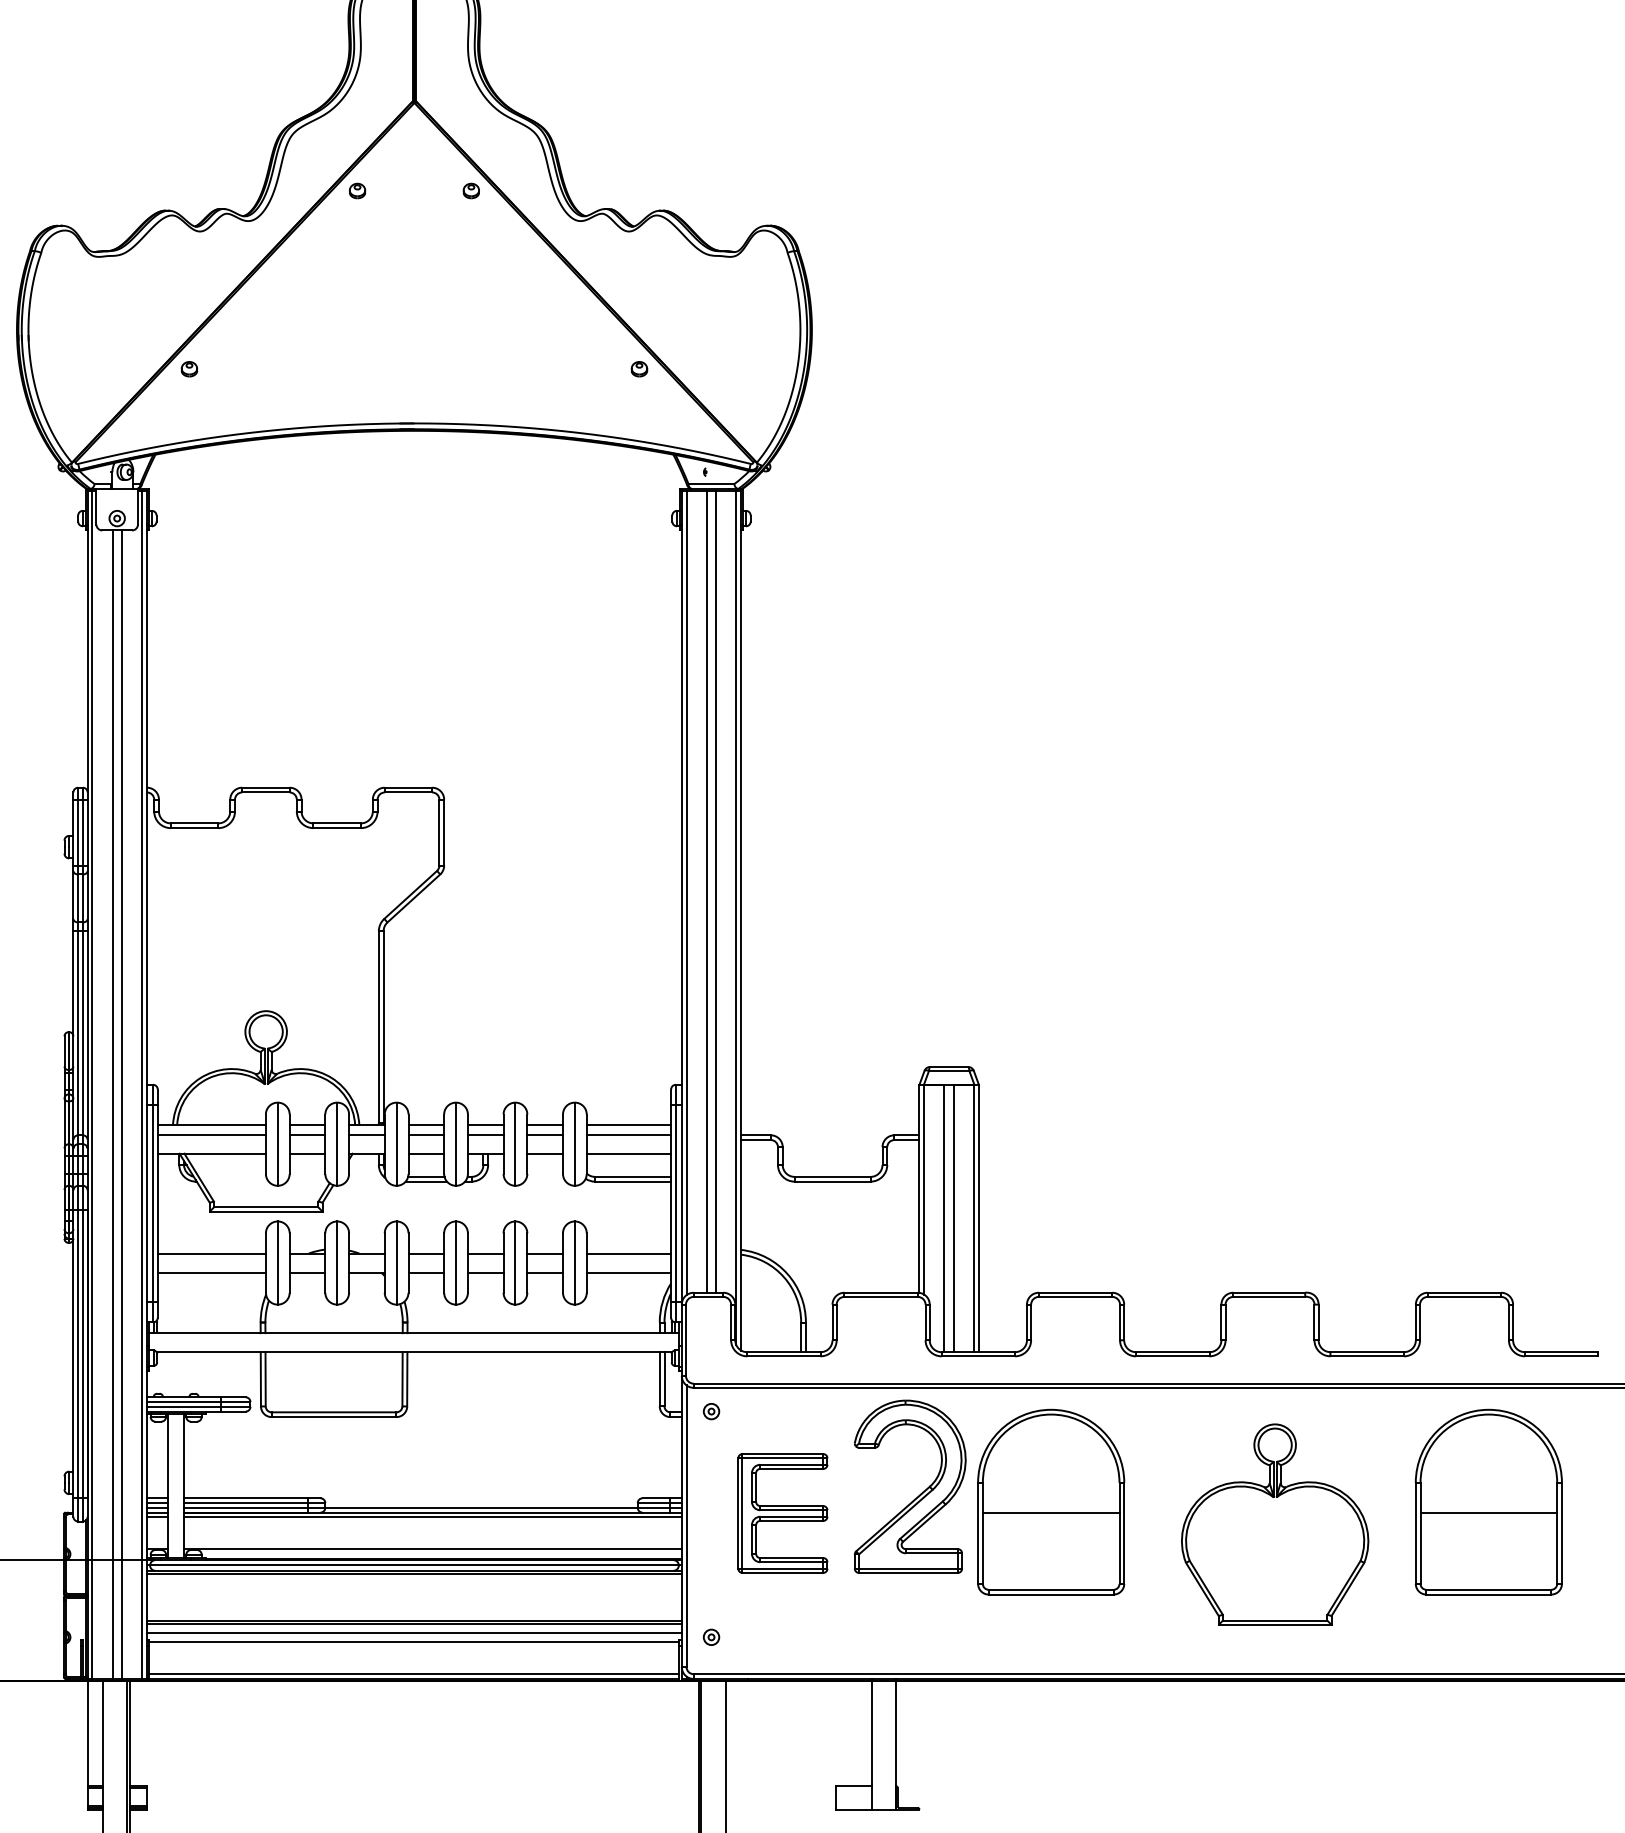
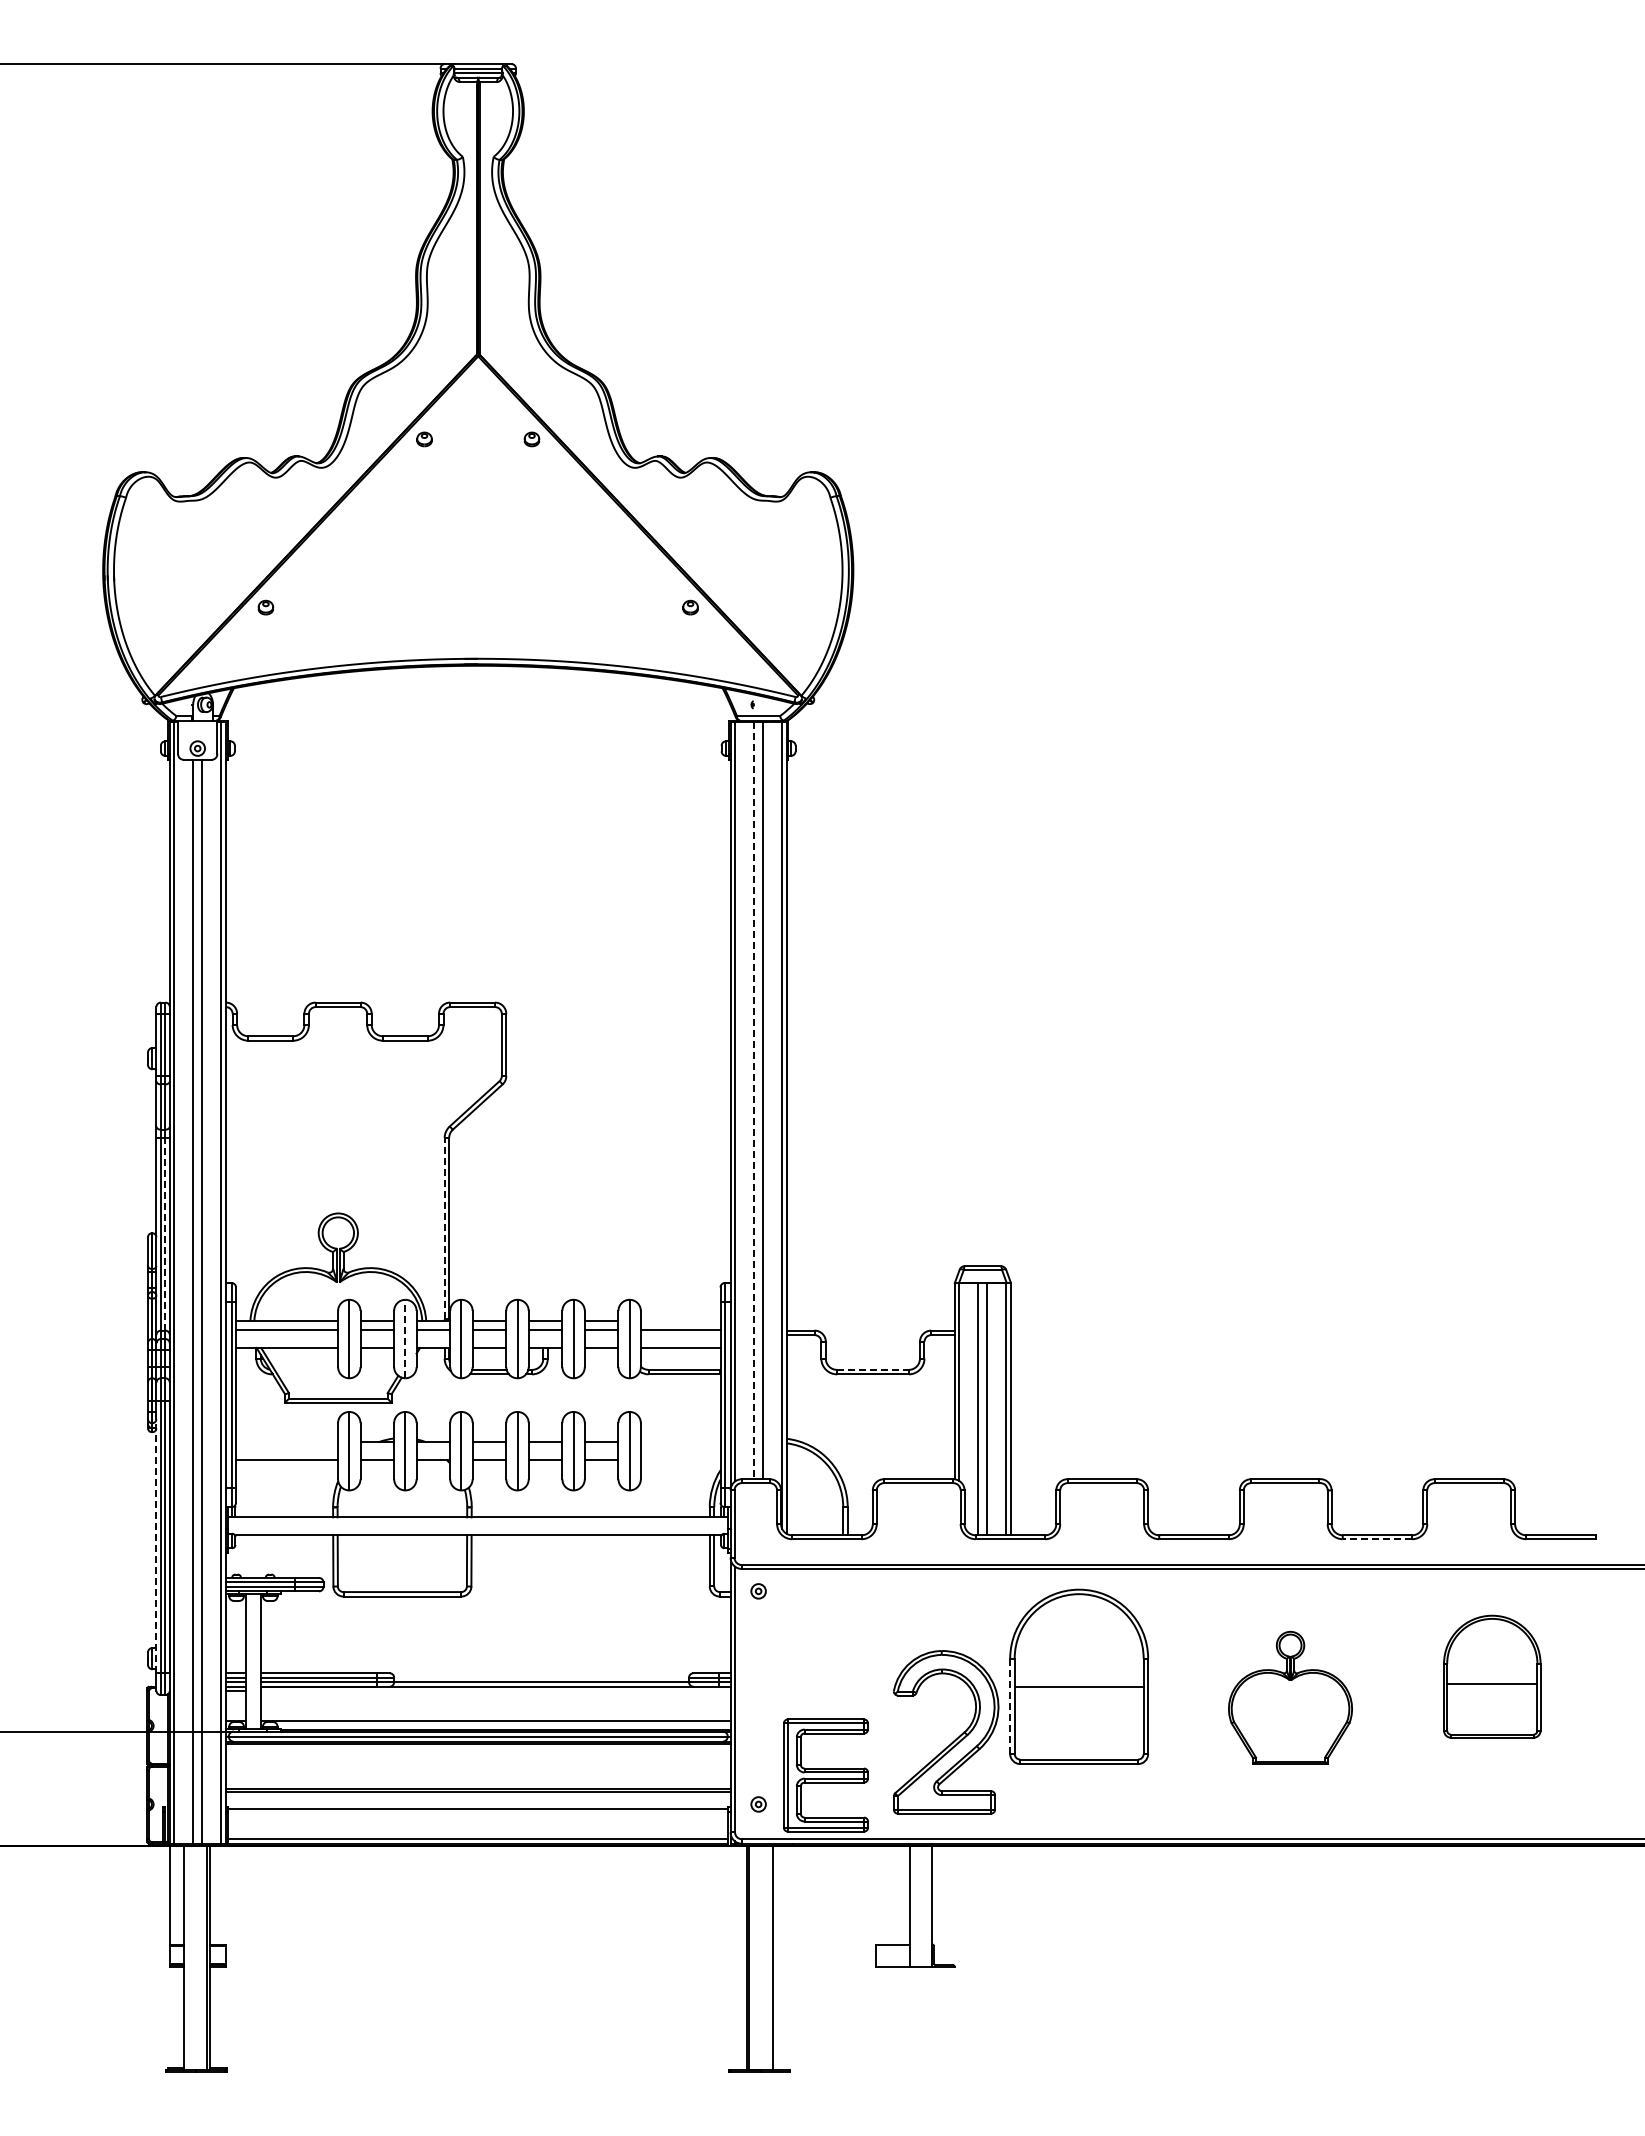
line: (707, 892) -> (754, 1101), solid -> dashed
line: (378, 1027) -> (444, 1228), solid -> dashed
line: (83, 1032) -> (165, 1233), solid -> dashed
line: (628, 1125) -> (680, 1321), removed
line: (337, 1143) -> (405, 1338), solid -> dashed
line: (832, 1176) -> (872, 1369), solid -> dashed
line: (212, 1253) -> (287, 1442), removed
line: (628, 1253) -> (680, 1442), removed
line: (628, 1272) -> (680, 1460), removed
line: (1367, 1356) -> (1377, 1539), solid -> dashed
line: (73, 1360) -> (156, 1543), solid -> dashed
part: (919, 1494) -> (954, 1739), moved
part: (1489, 1501) -> (1492, 1676), size x0.7
part: (782, 1513) -> (825, 1775), moved
line: (432, 1517) -> (495, 1691), removed
part: (1275, 1524) -> (1290, 1697), size x0.7
line: (978, 1533) -> (1010, 1706), solid -> dashed
line: (413, 1632) -> (477, 1799), removed

